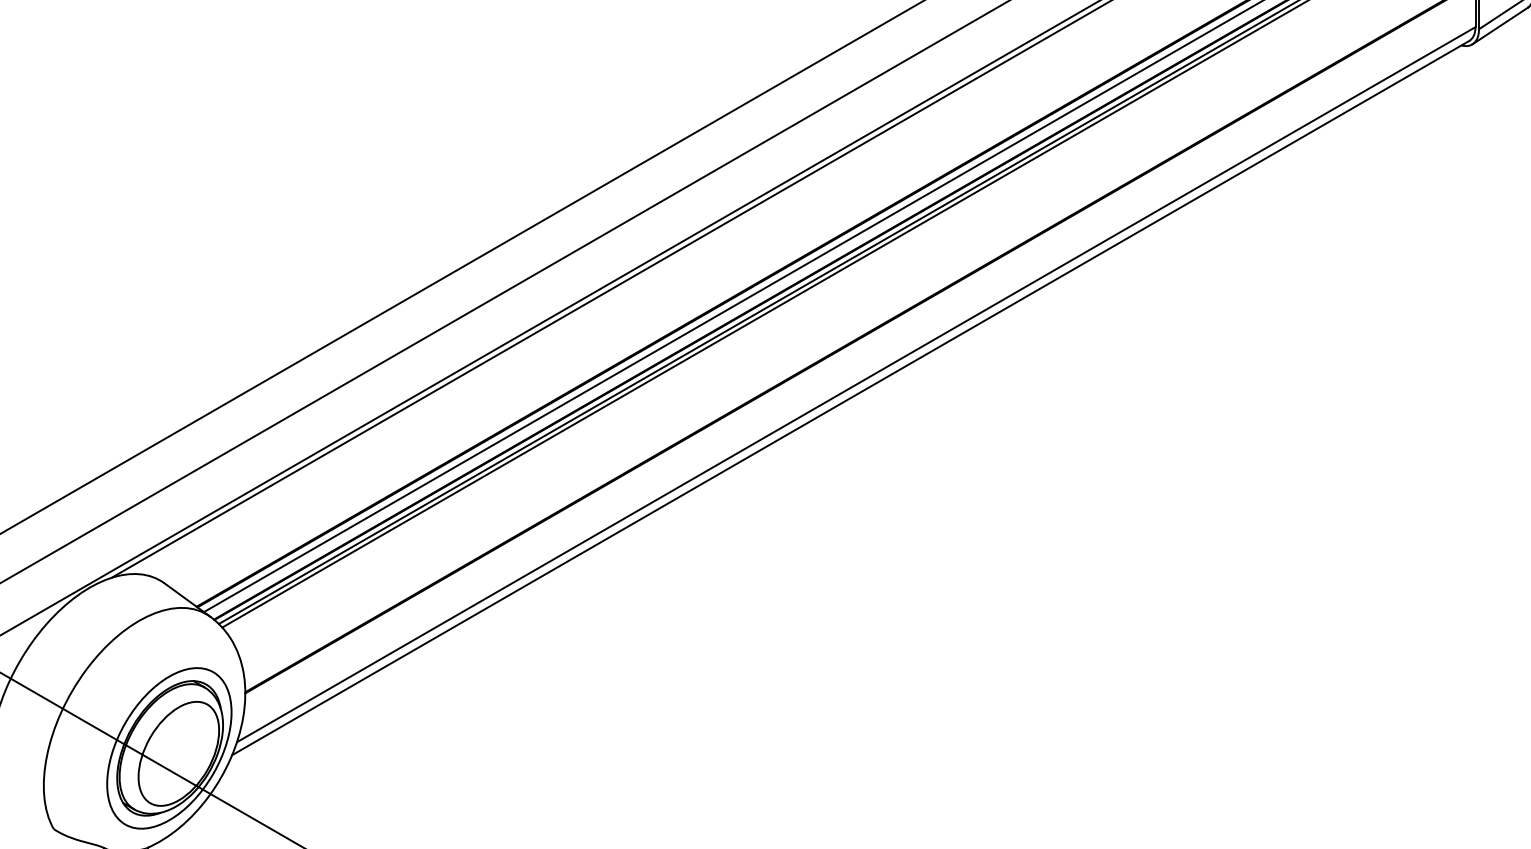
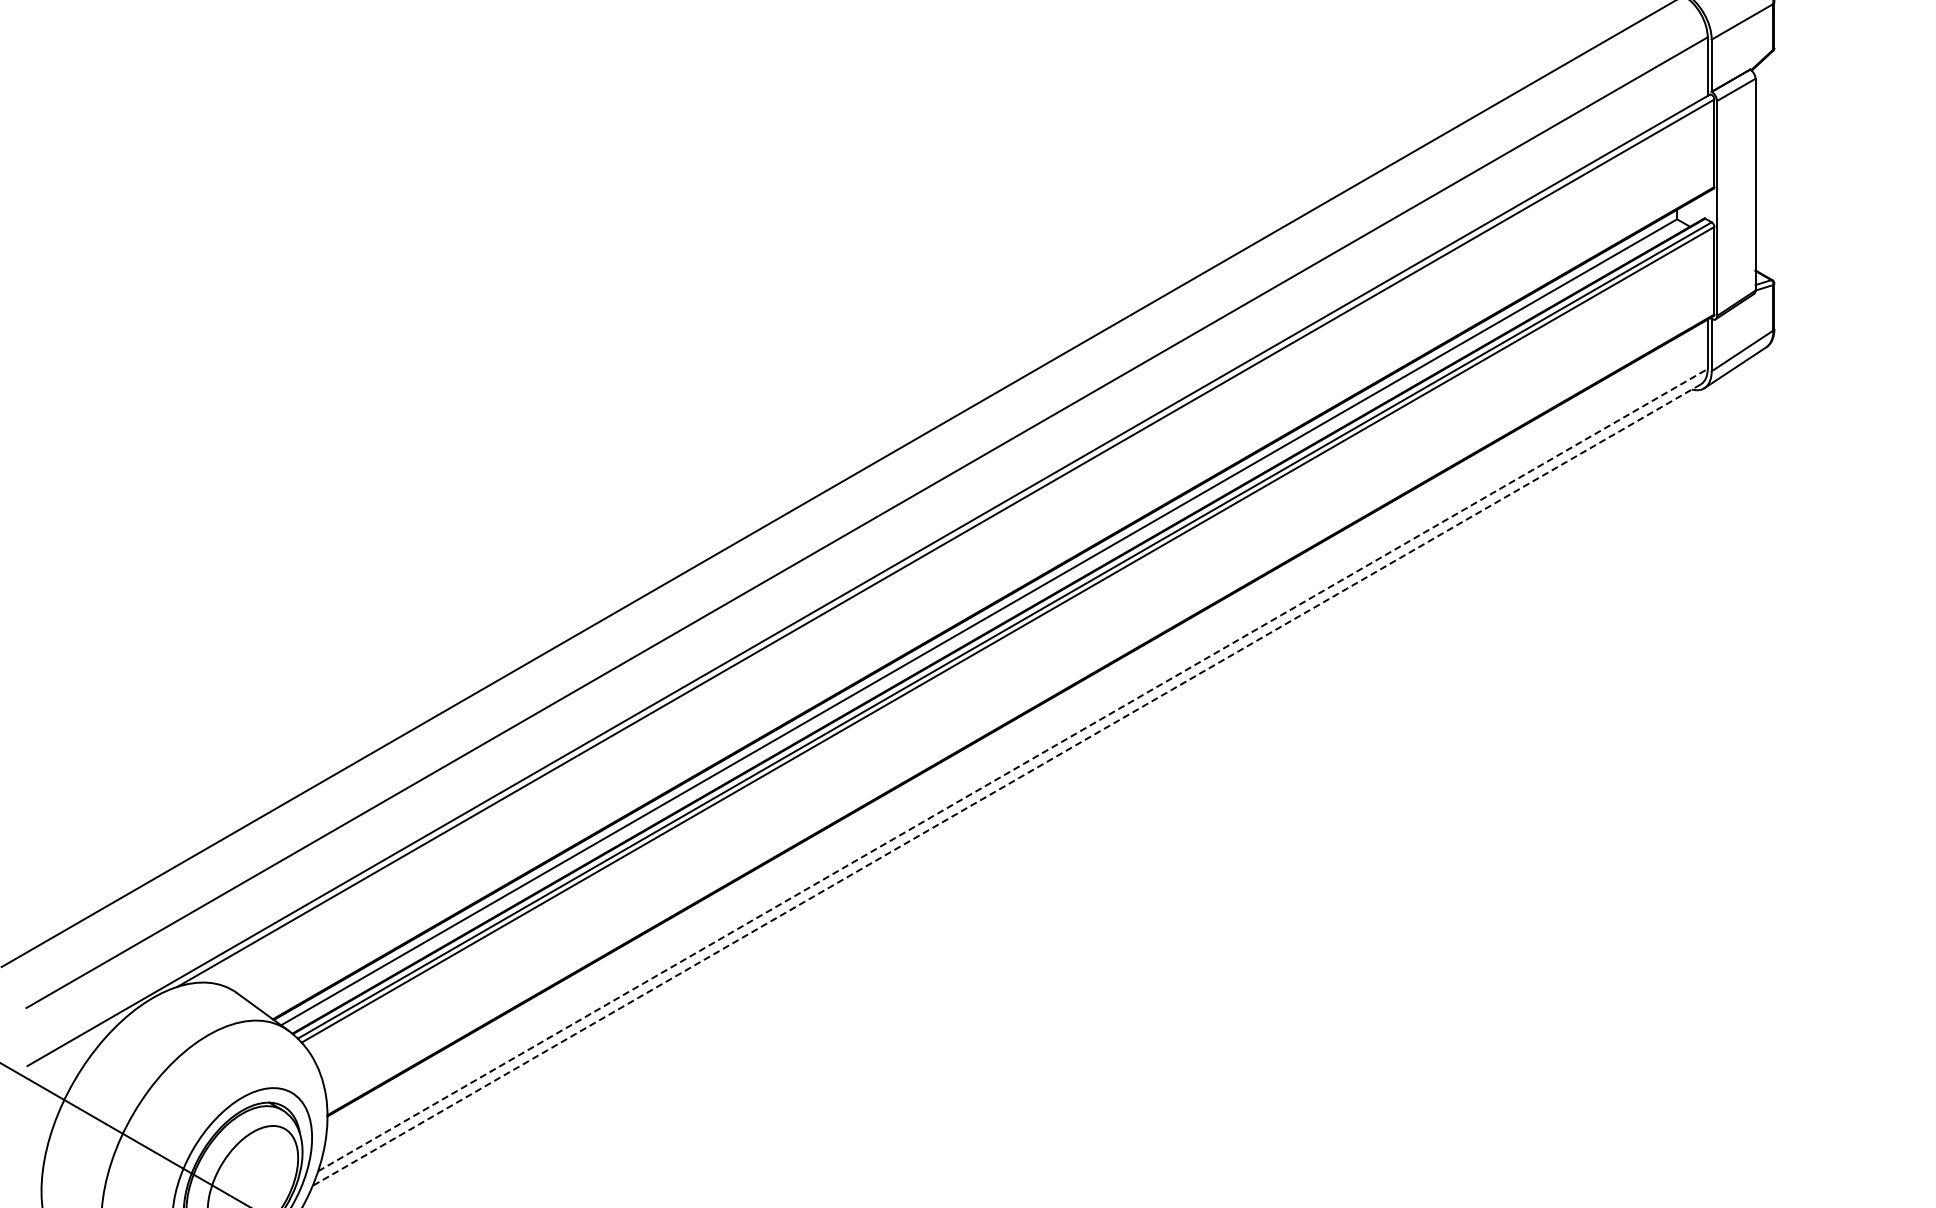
line: (856, 384) -> (1013, 769), solid -> dashed
line: (850, 398) -> (1006, 785), solid -> dashed

